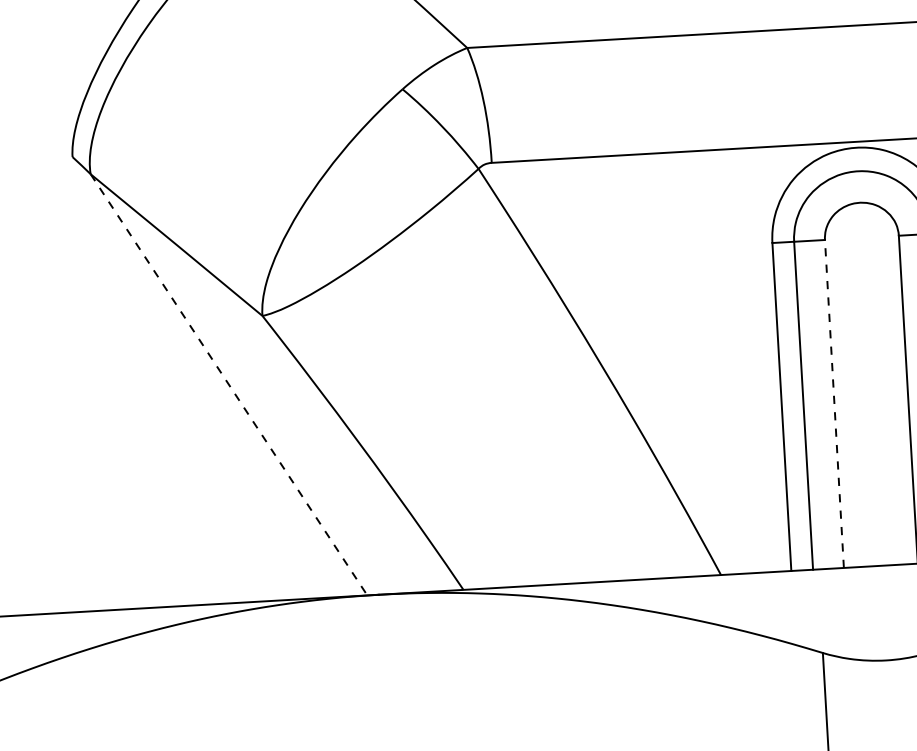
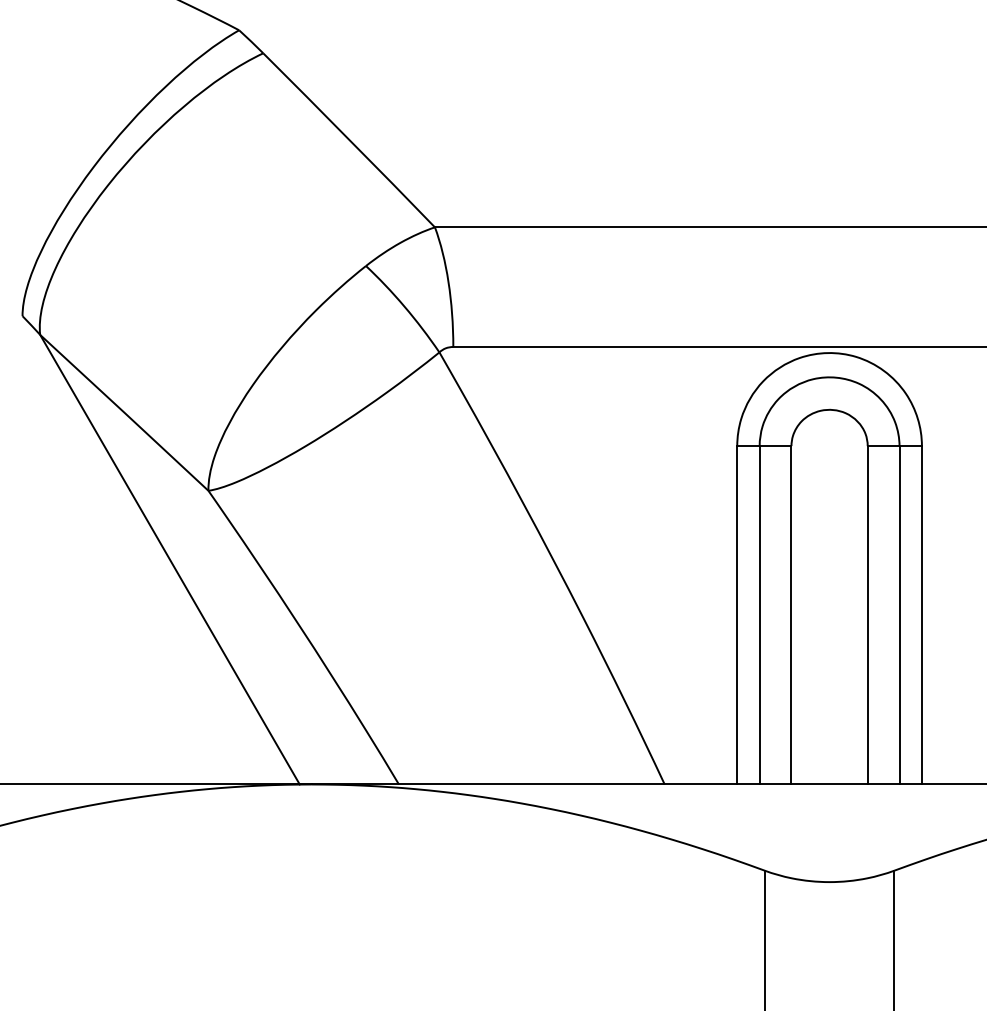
line: (228, 384) -> (169, 559), dashed -> solid
line: (834, 403) -> (791, 614), dashed -> solid

